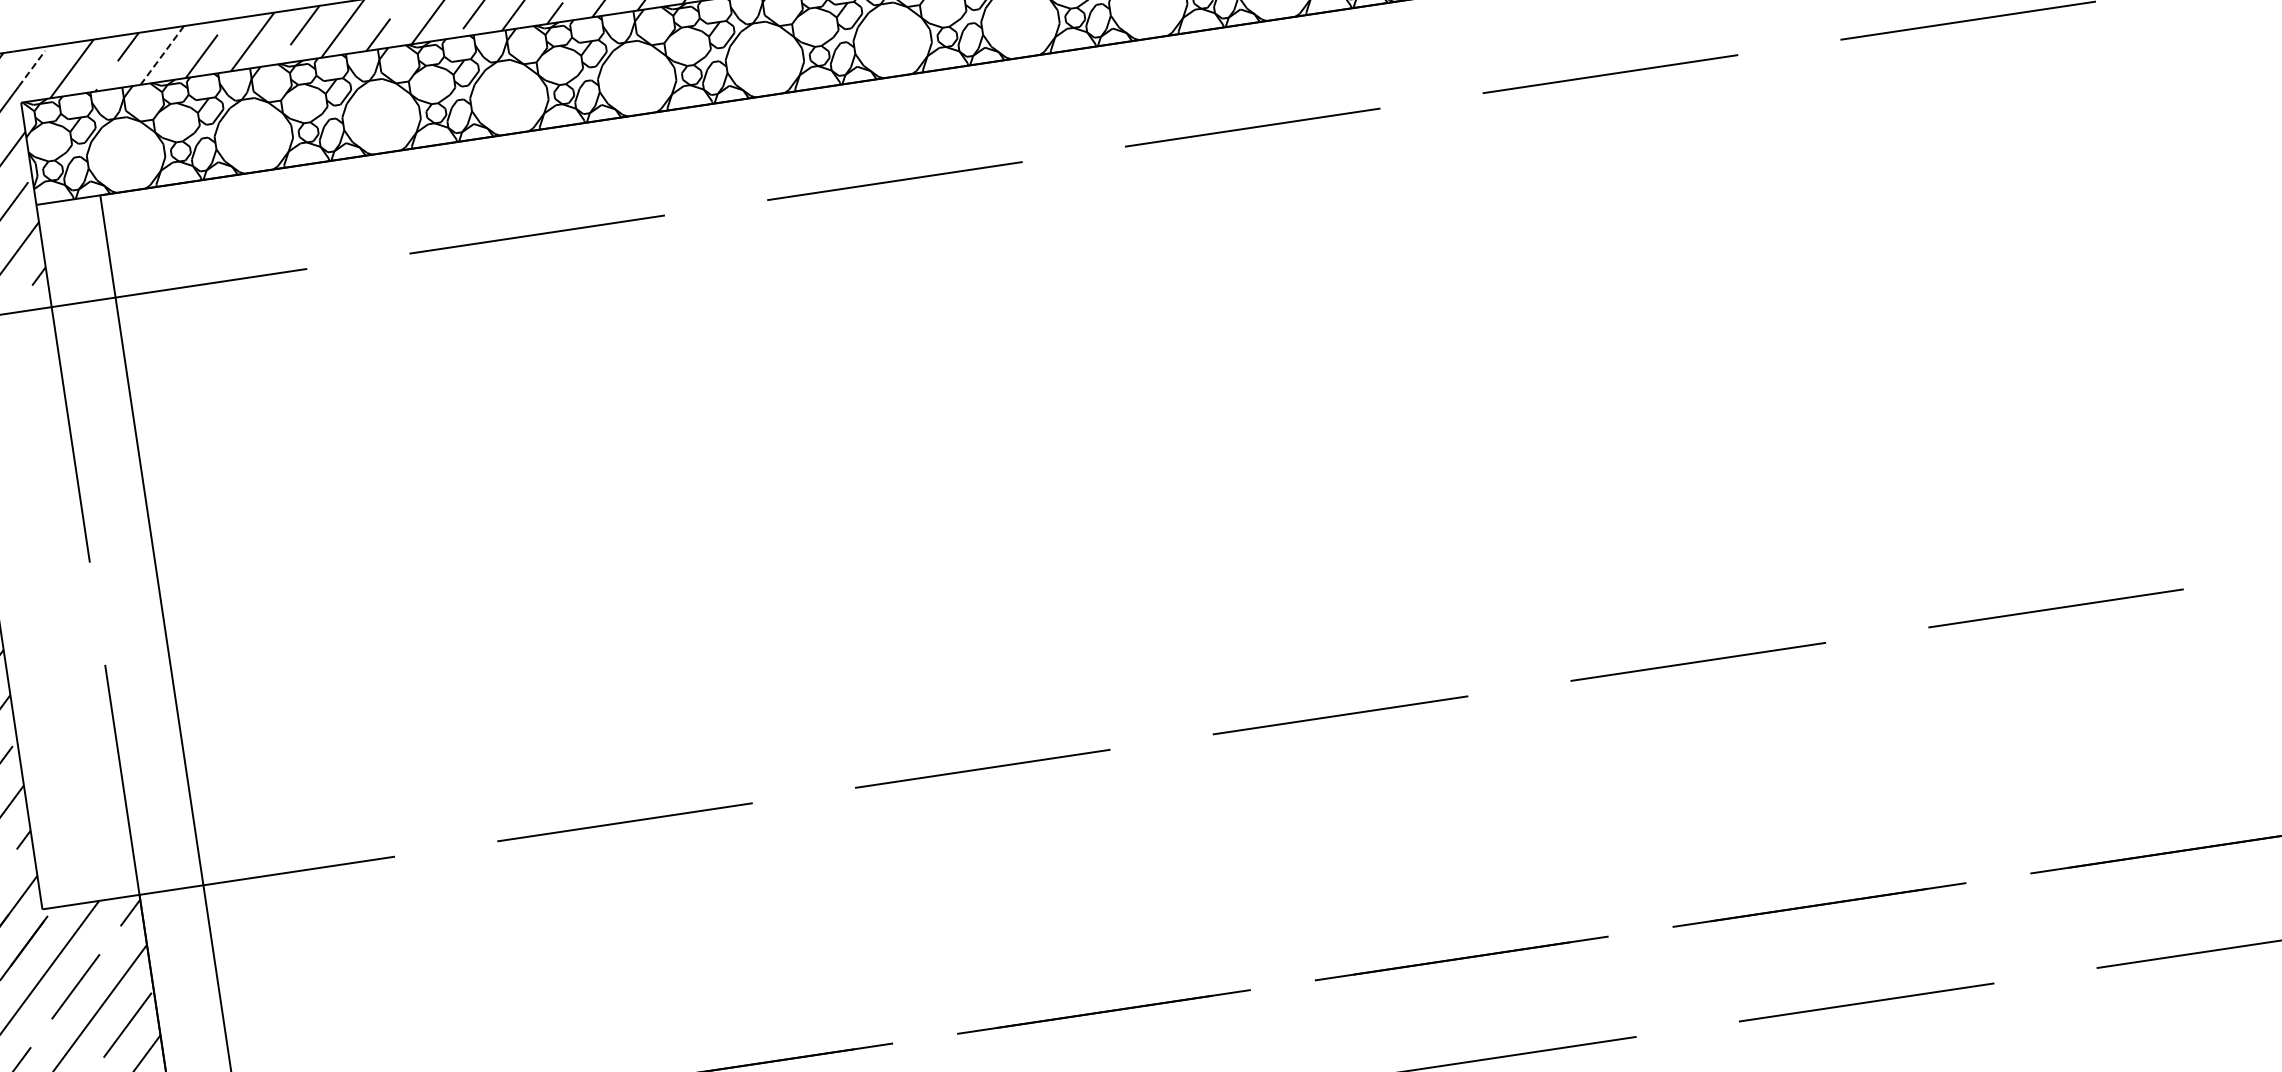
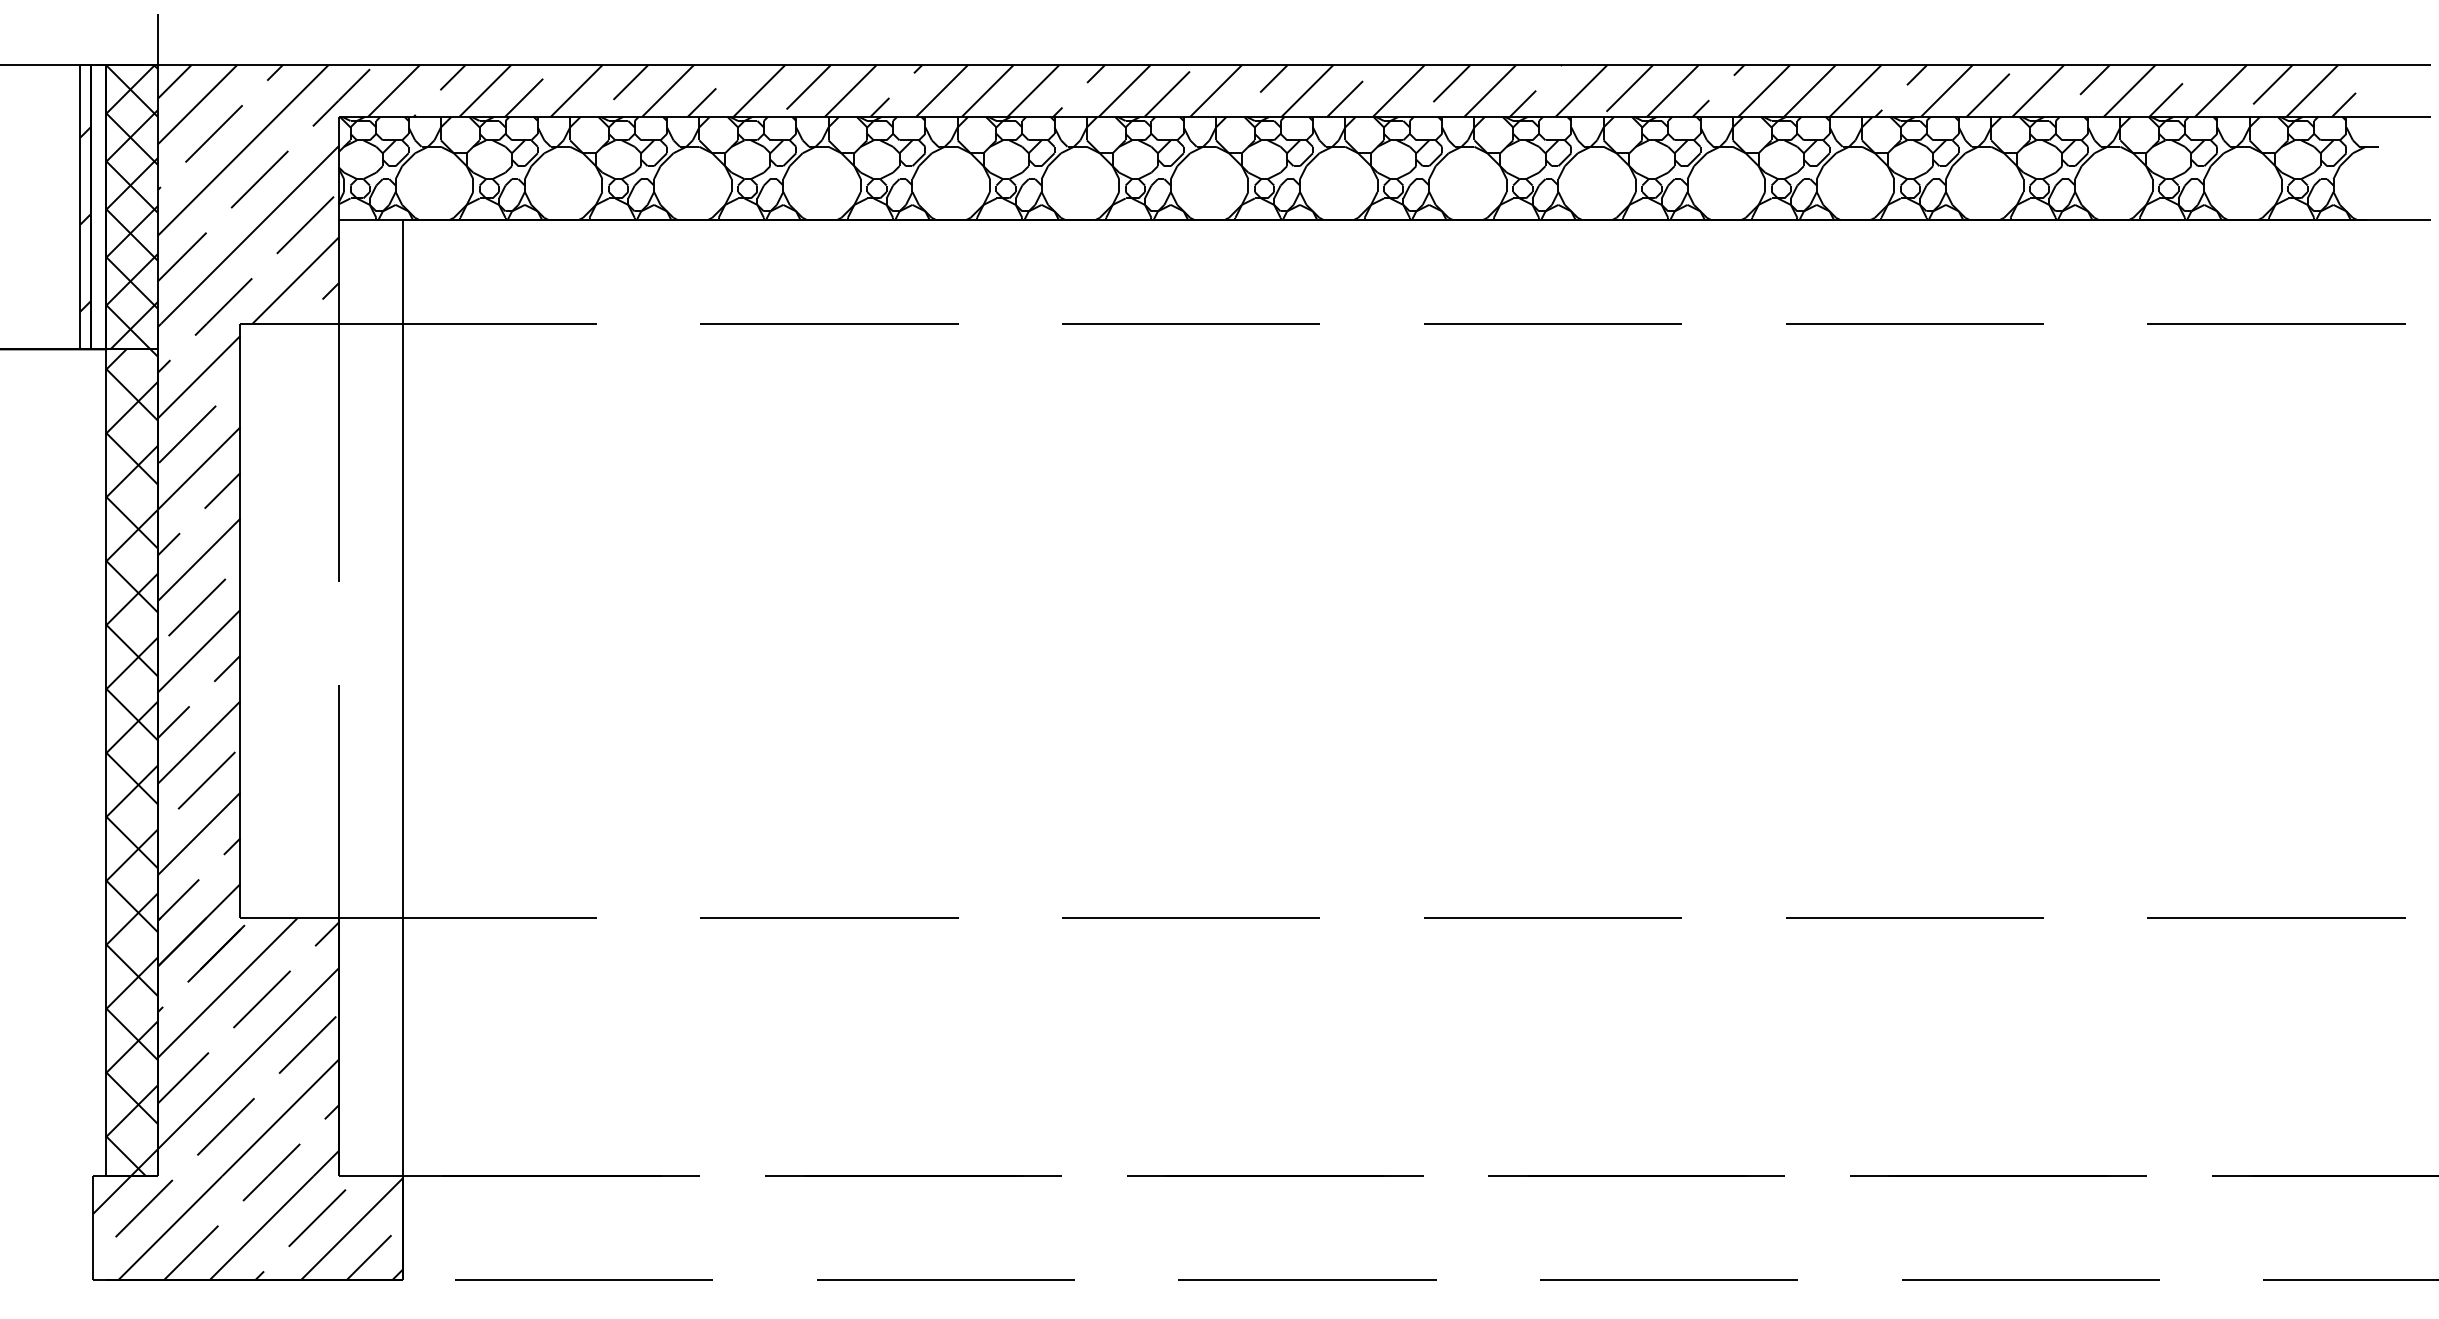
line: (162, 55) -> (485, 91), dashed -> solid
line: (32, 68) -> (354, 84), dashed -> solid

